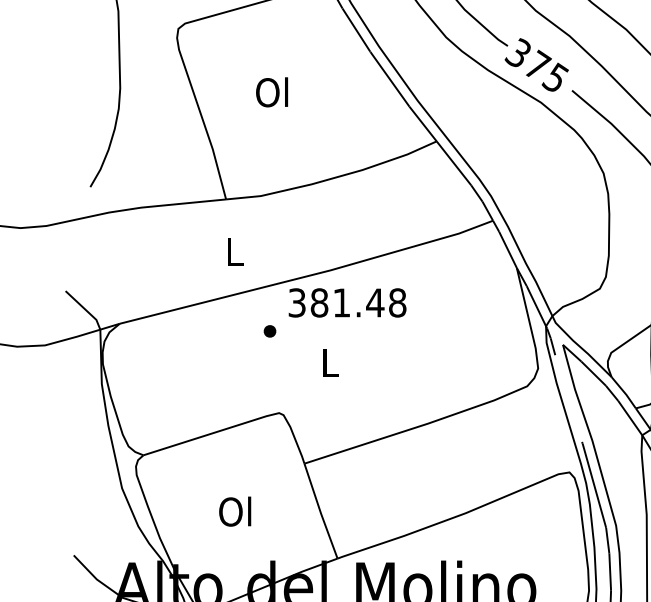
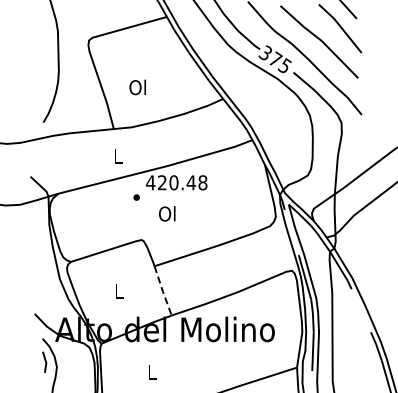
text: (271, 92) -> (137, 87), moved
text: (319, 302) -> (162, 182), 381.48 -> 420.48
text: (329, 362) -> (167, 213), L -> Ol
text: (235, 510) -> (118, 290), Ol -> L
line: (319, 512) -> (162, 291), solid -> dashed

